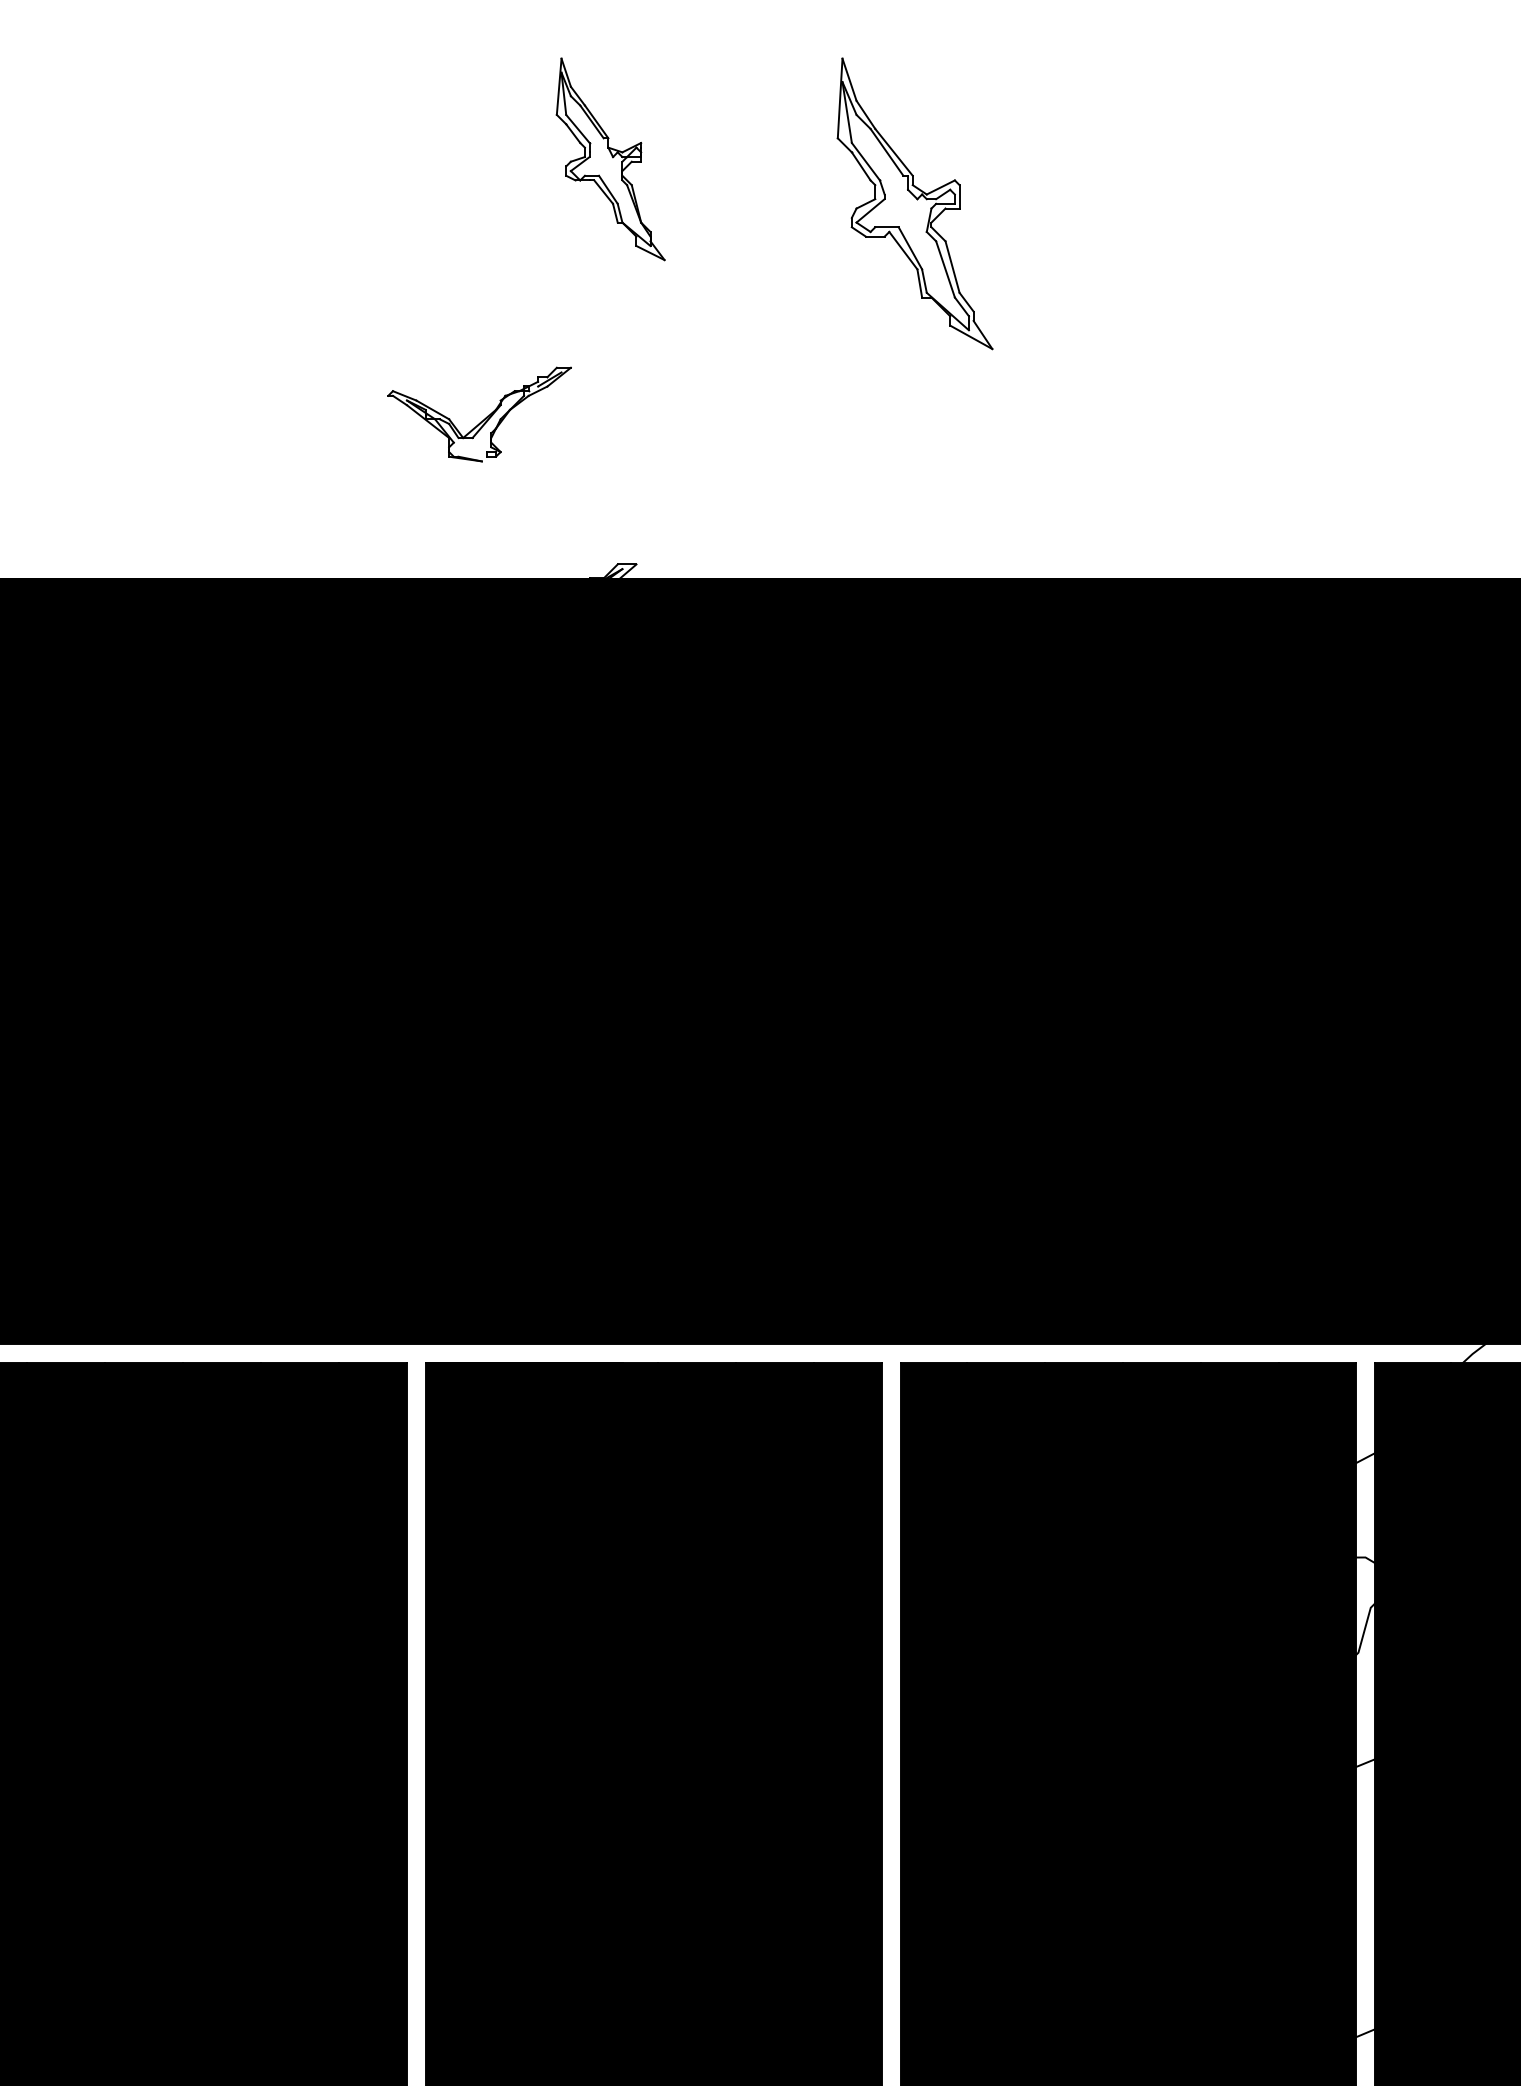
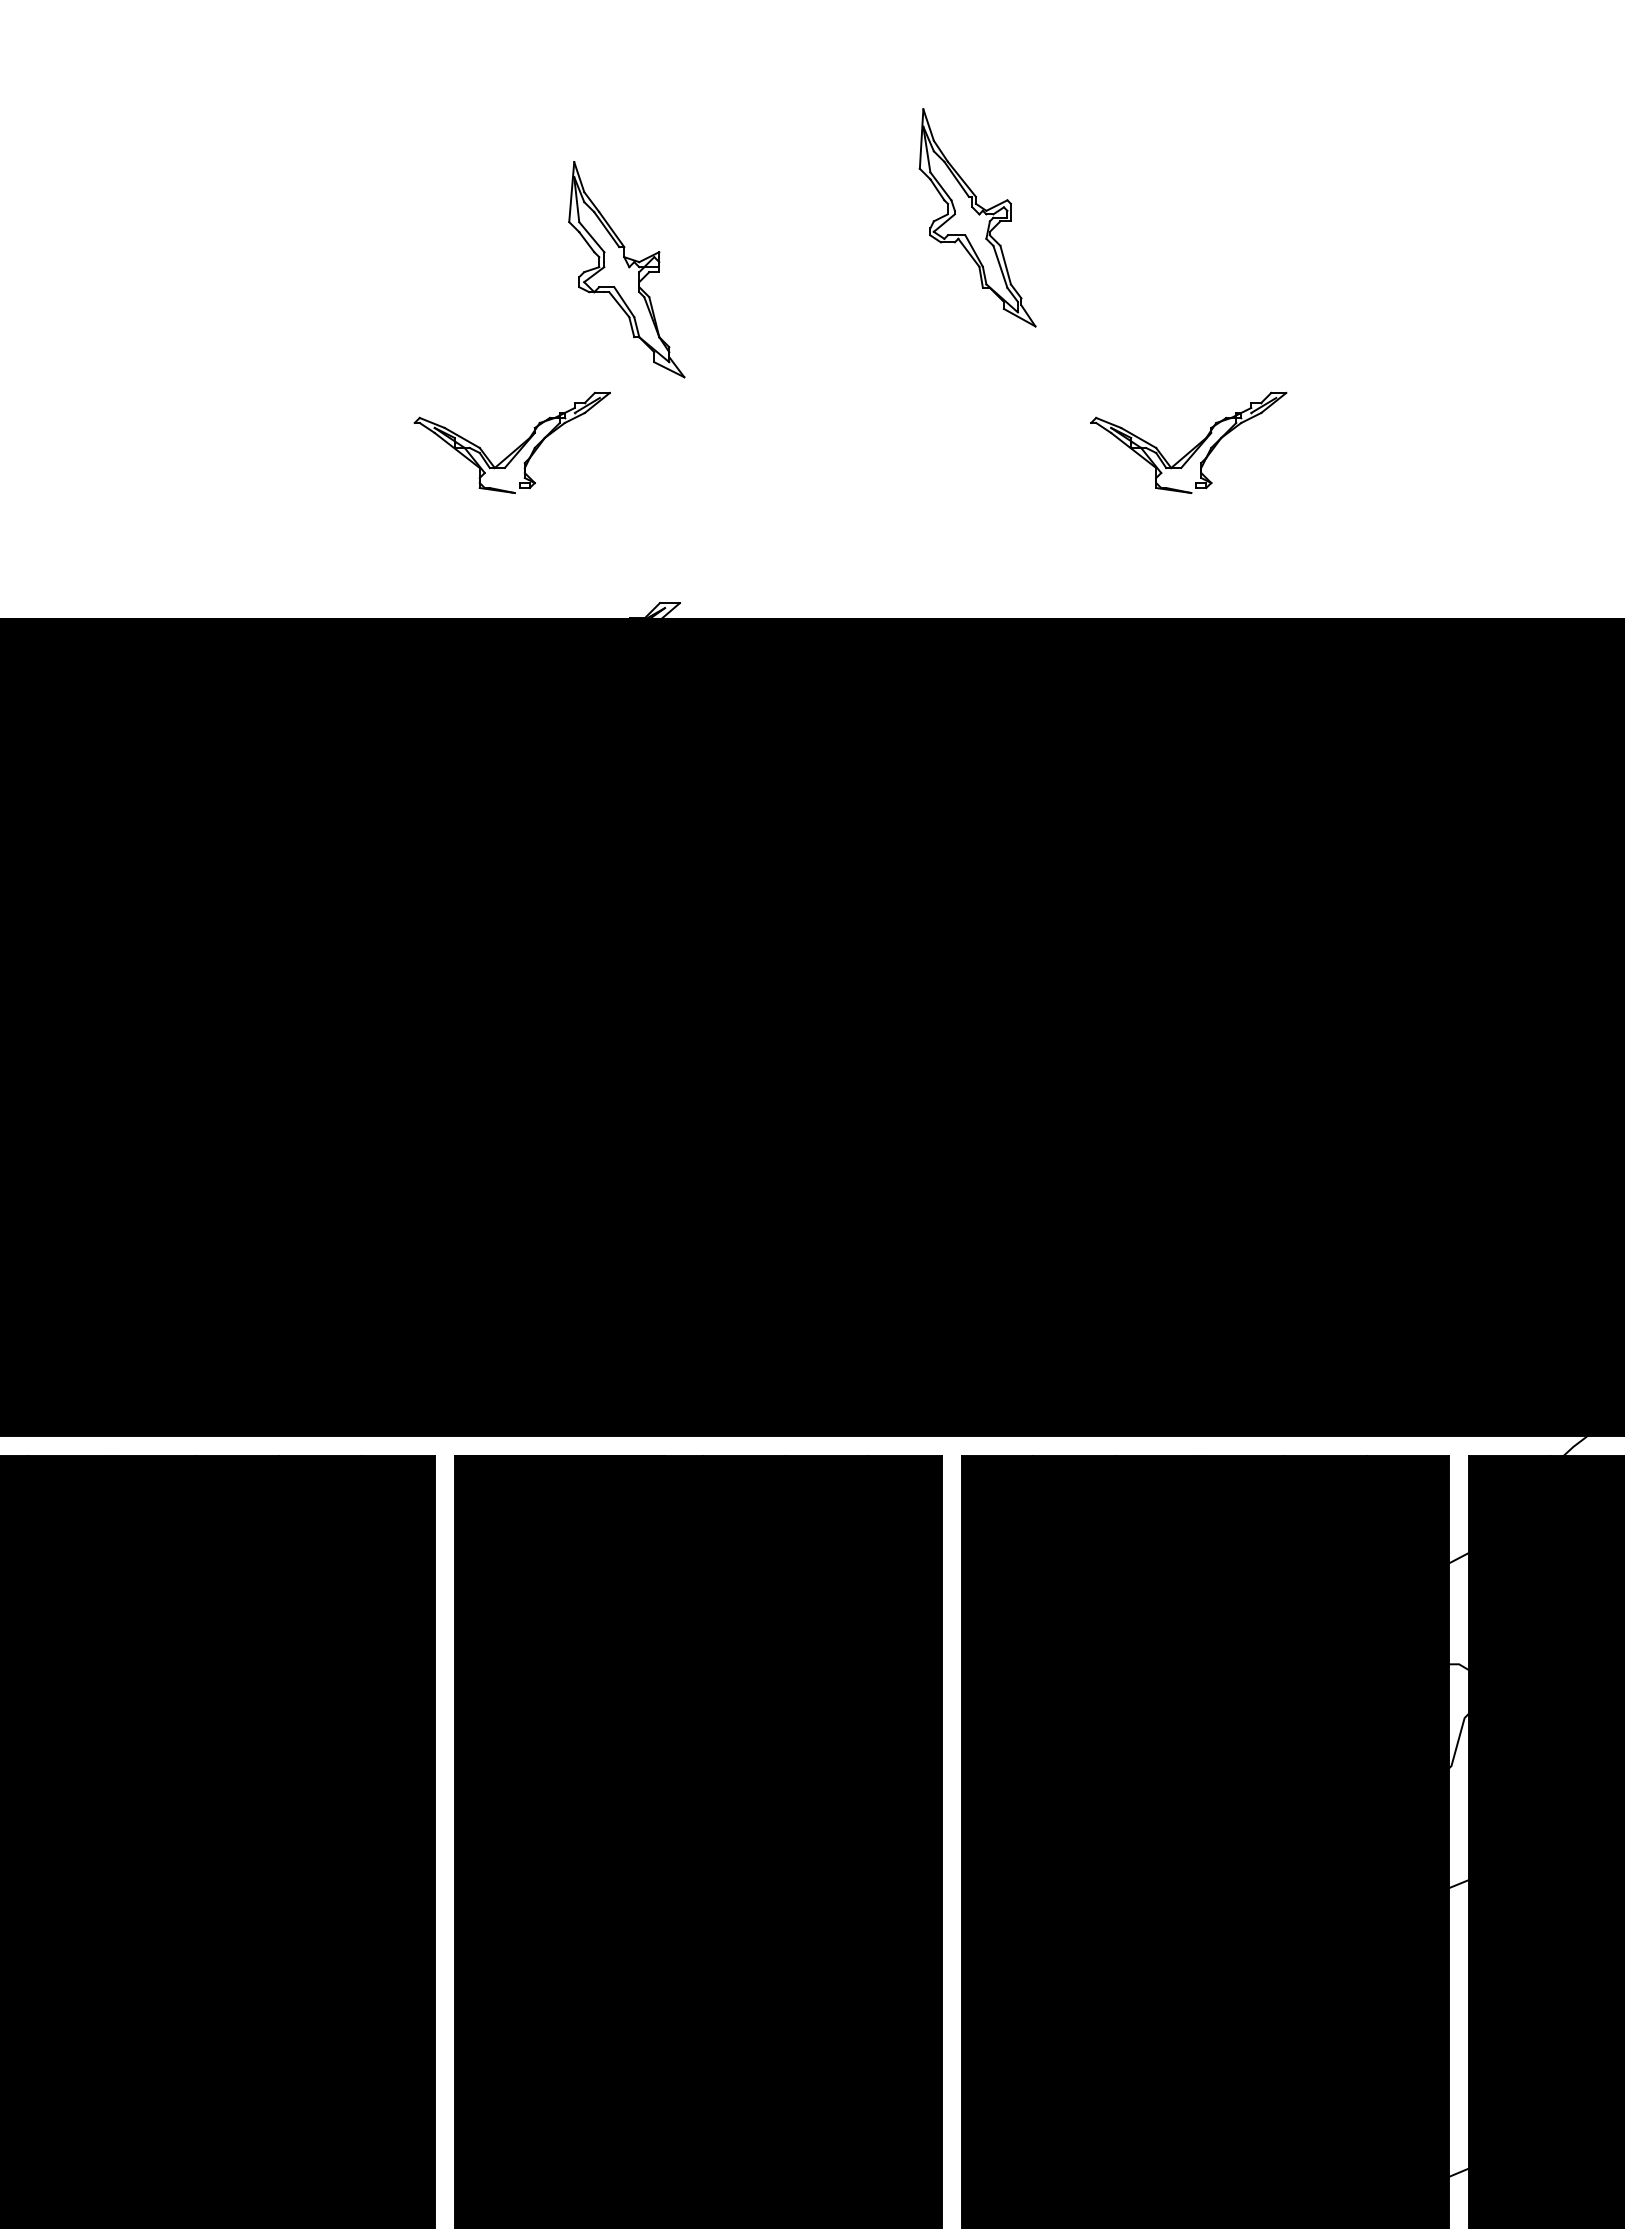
part: (610, 159) -> (626, 269), moved
part: (914, 203) -> (977, 217), size x0.7
part: (1117, 418) -> (1193, 447), added

